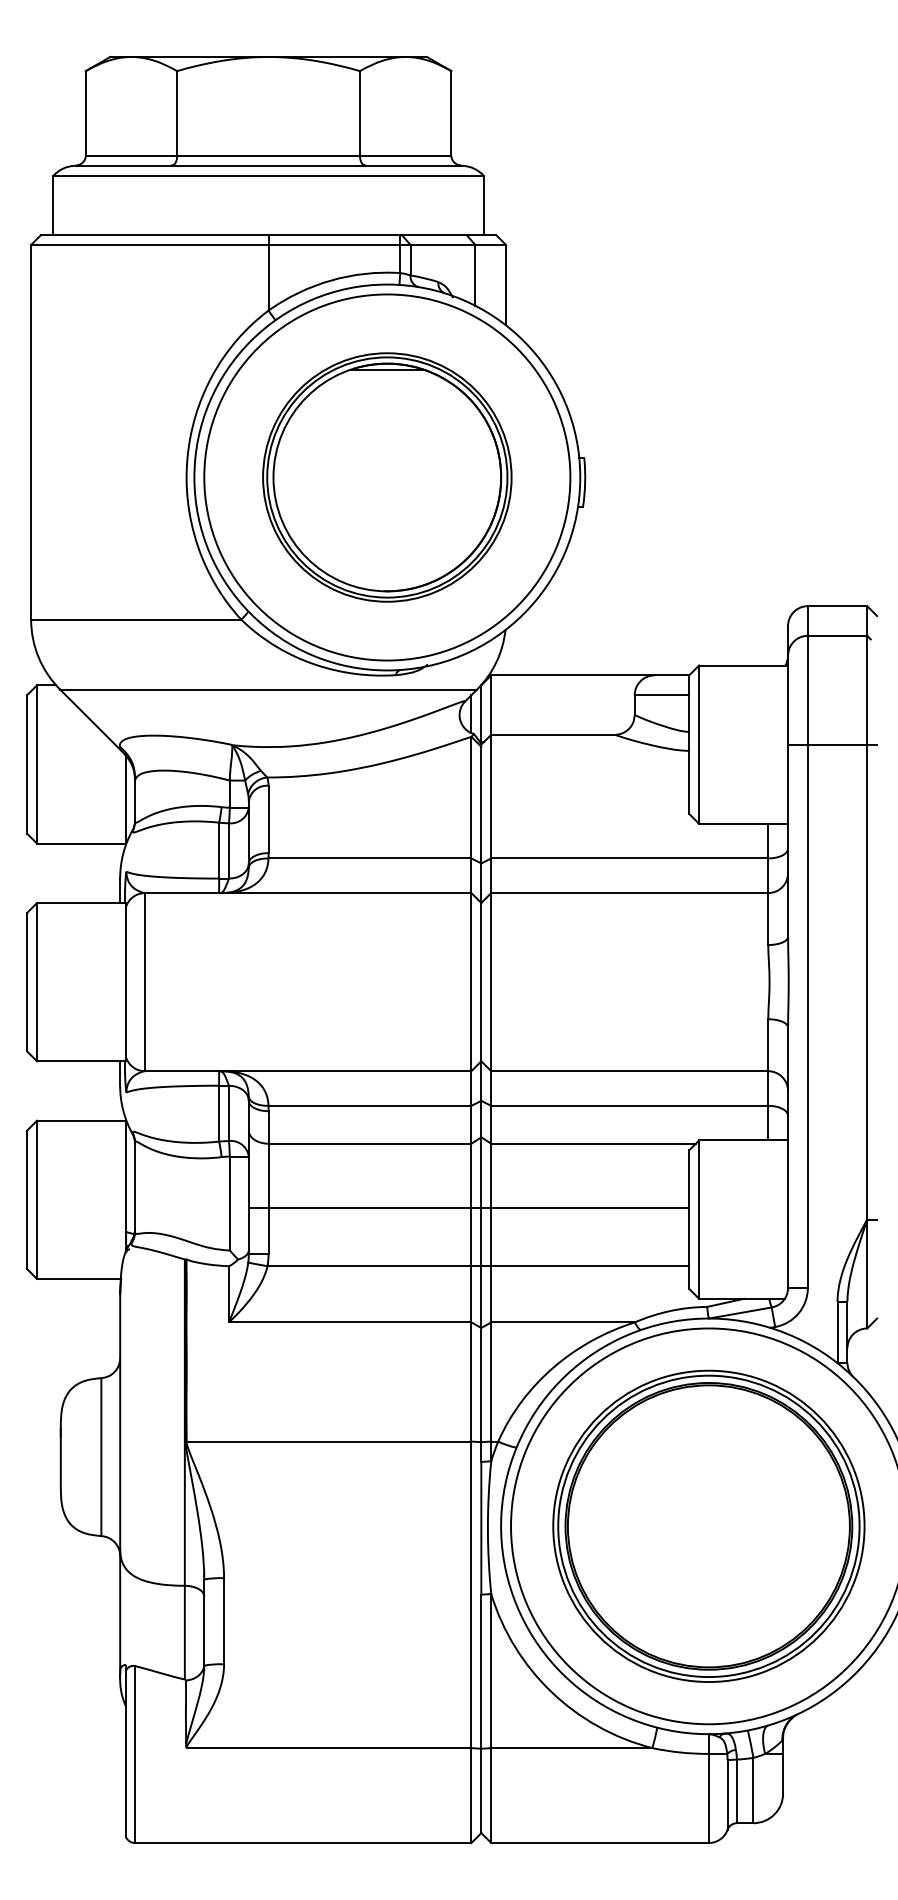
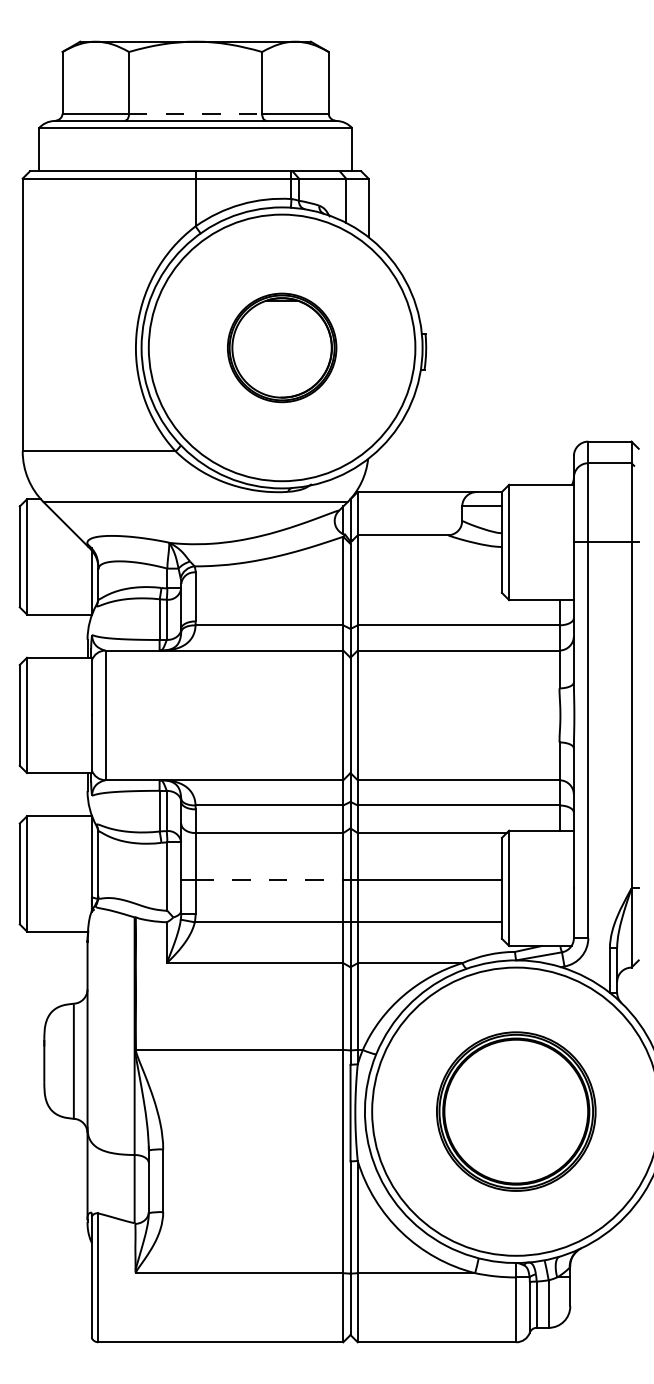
line: (269, 155) -> (196, 113), solid -> dashed
part: (387, 477) -> (282, 347), size x0.6
line: (370, 1208) -> (269, 880), solid -> dashed
part: (708, 1525) -> (515, 1111), size x0.7

